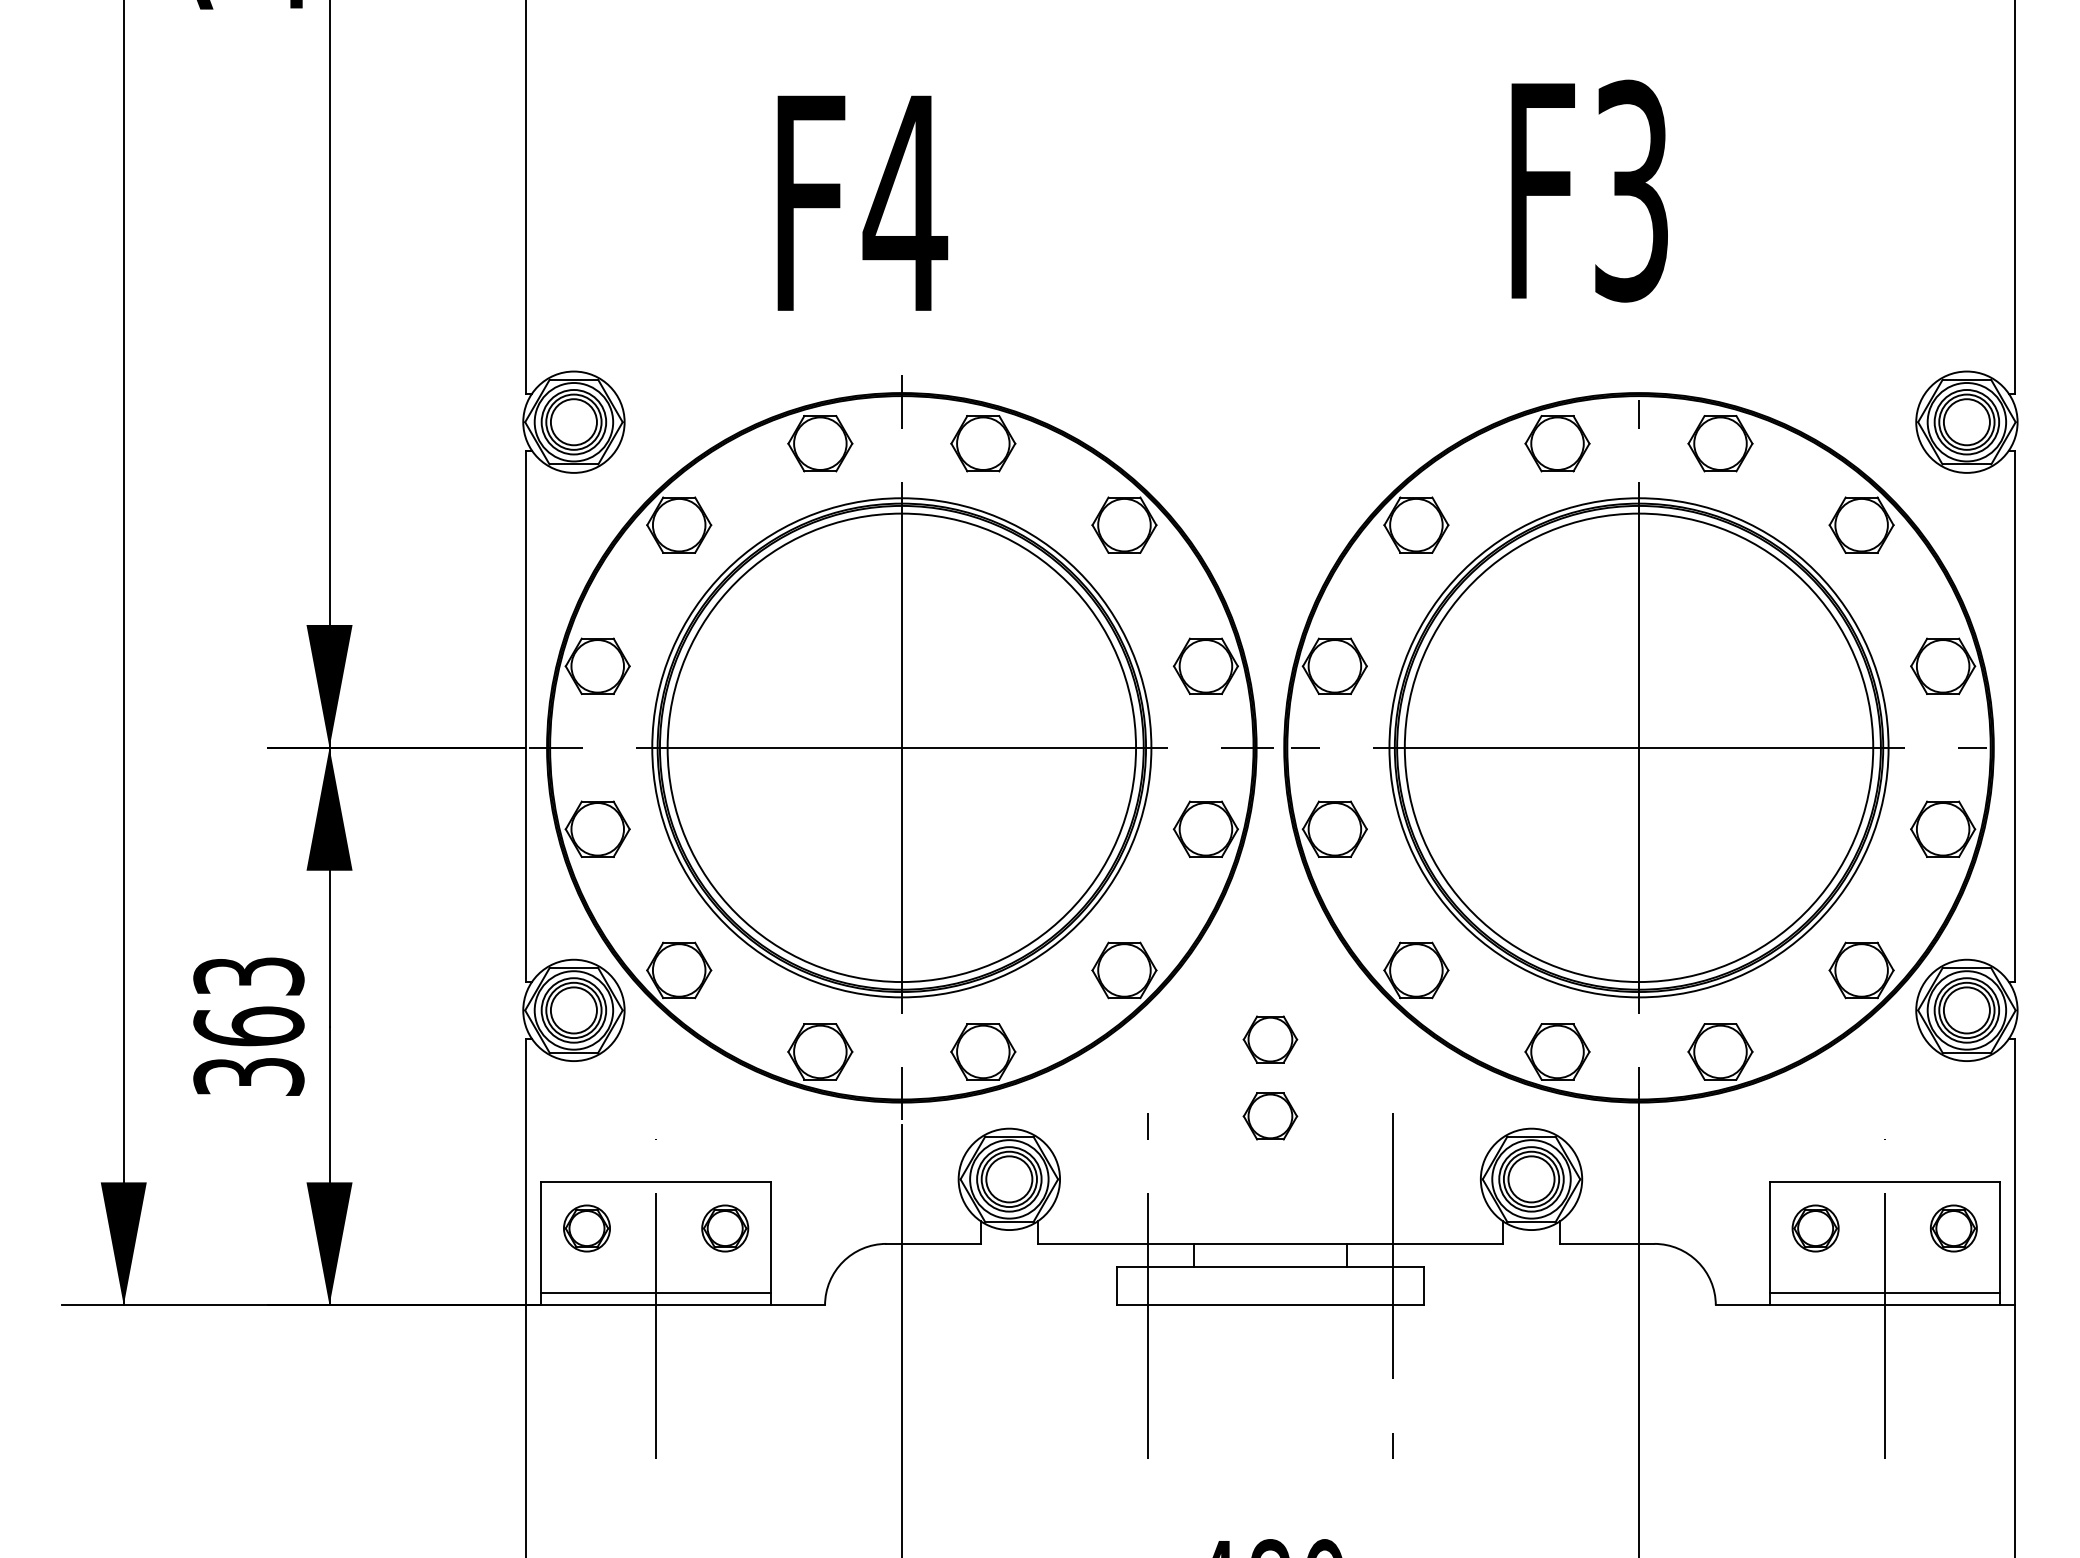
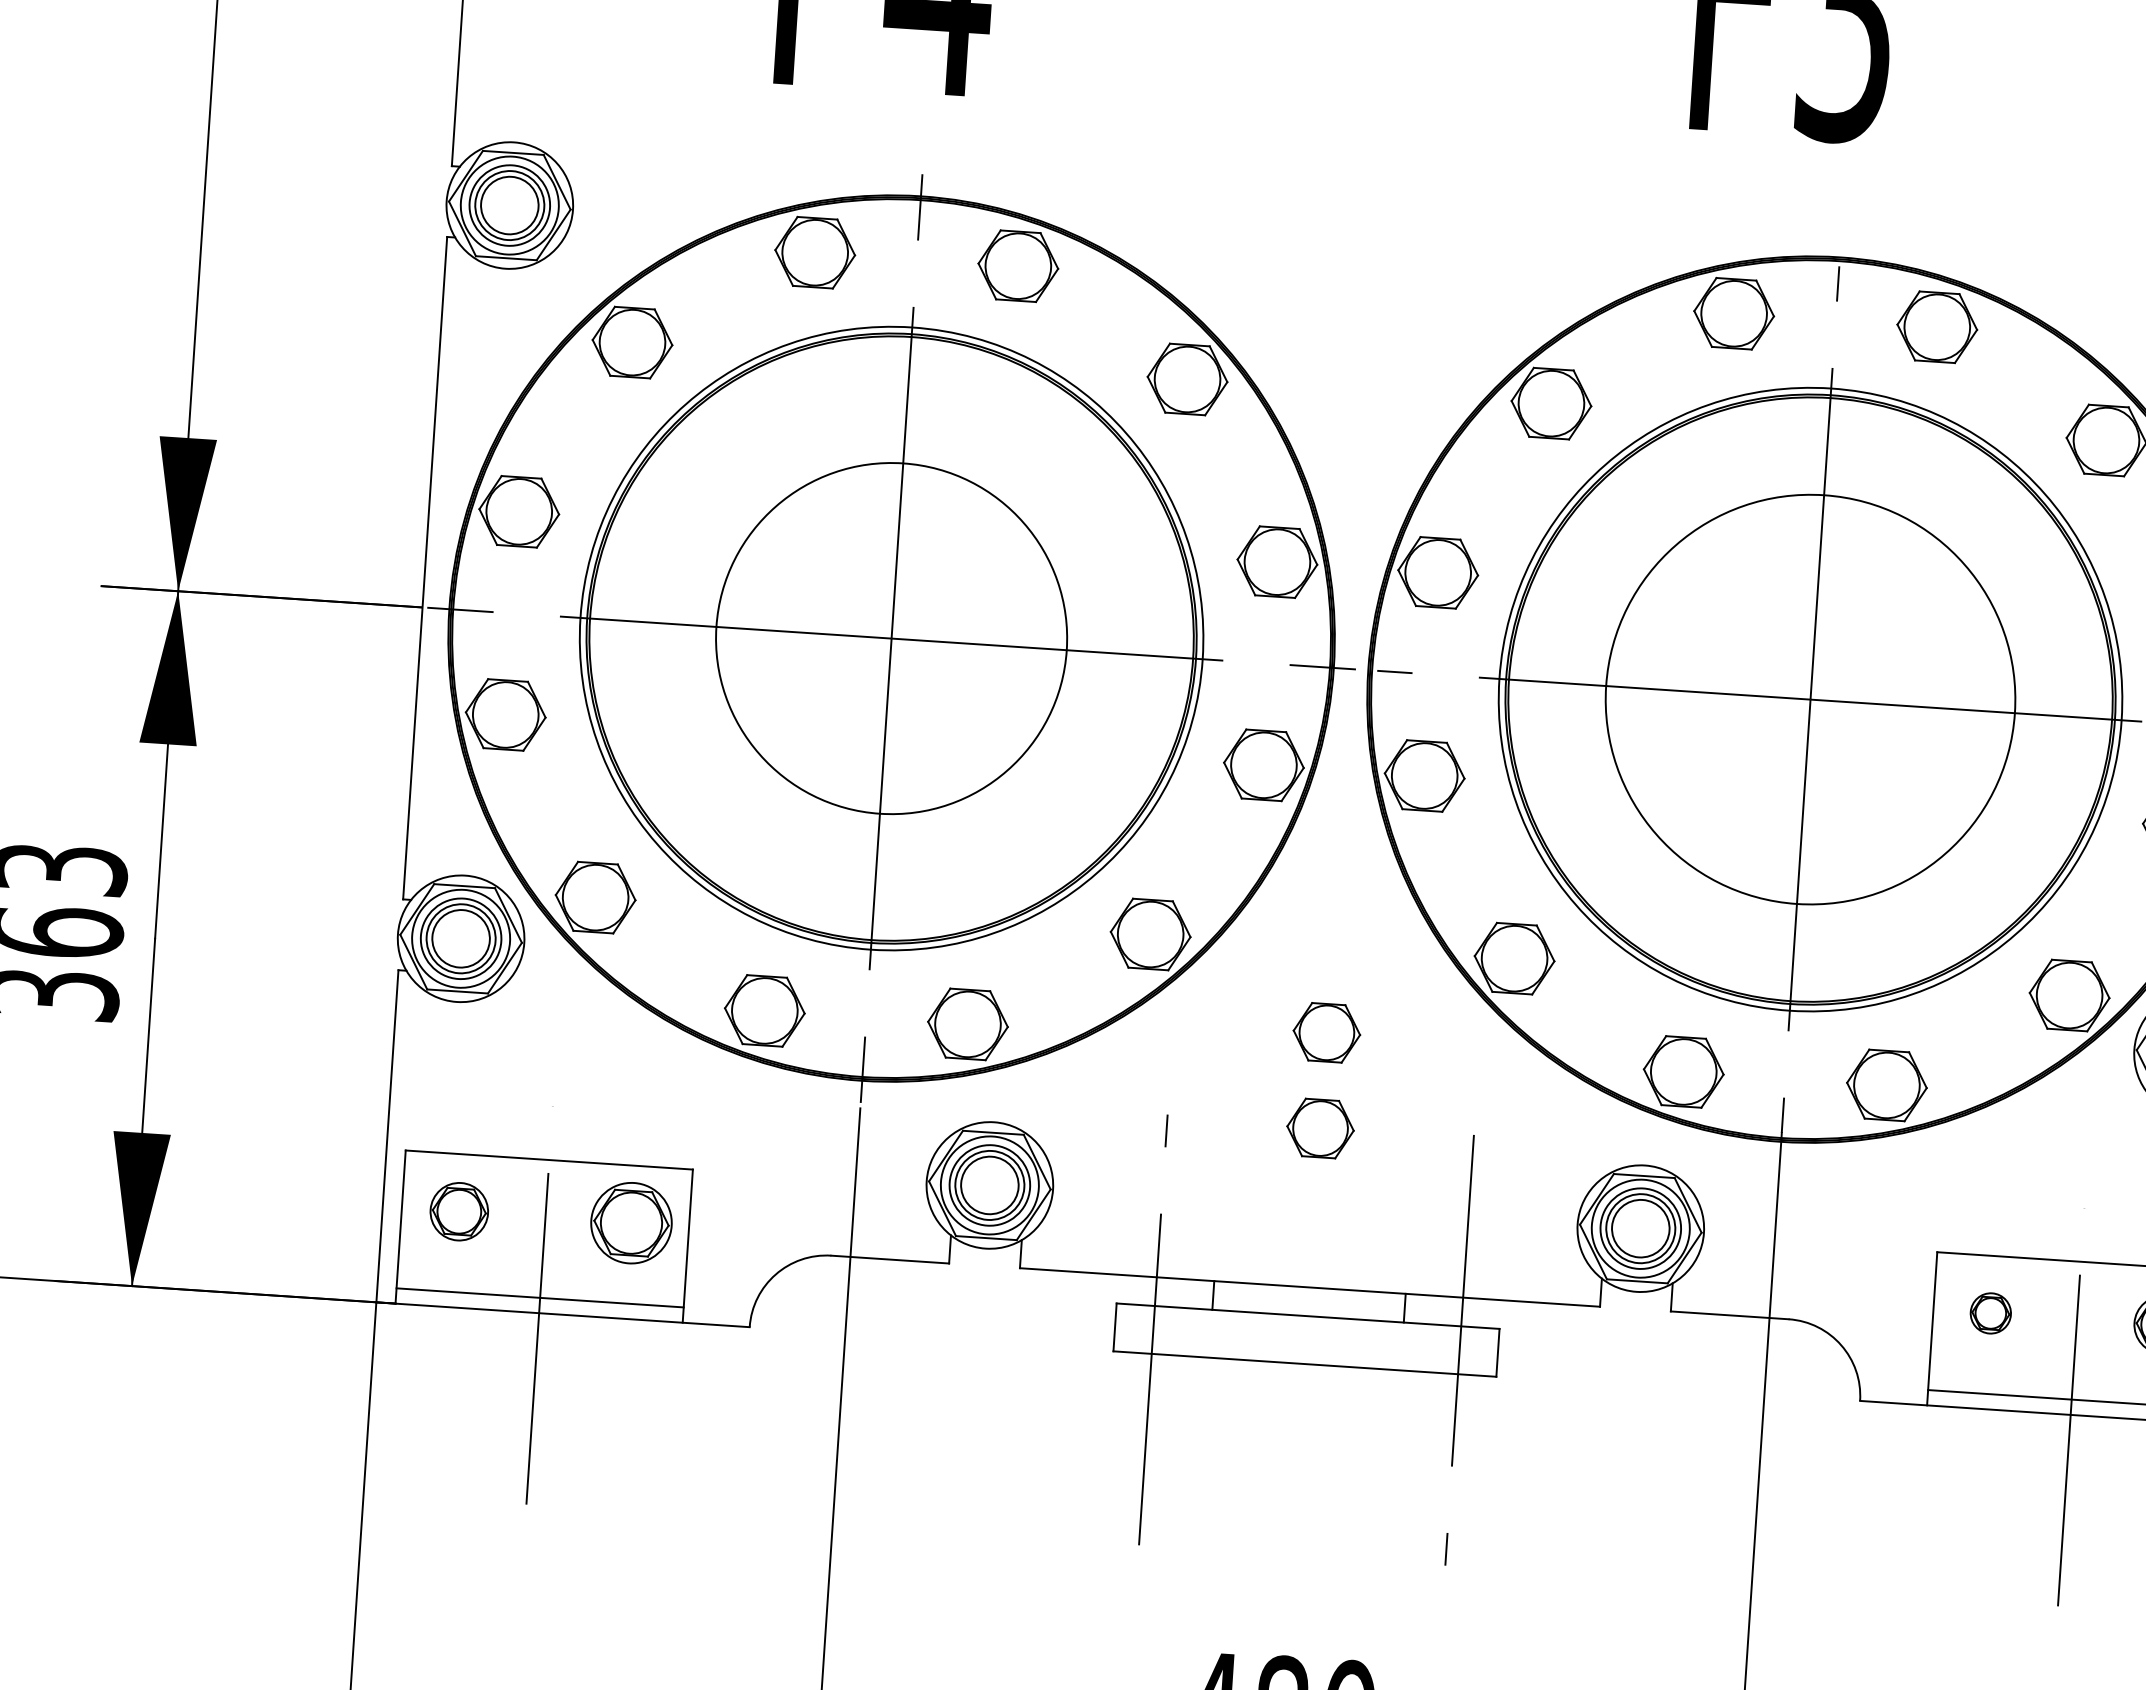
circle: (901, 747) -> (891, 638), size x0.6
circle: (1638, 747) -> (1809, 699), size x0.7
part: (725, 1228) -> (631, 1223), size x1.4
part: (1815, 1228) -> (1990, 1313), size x0.7

